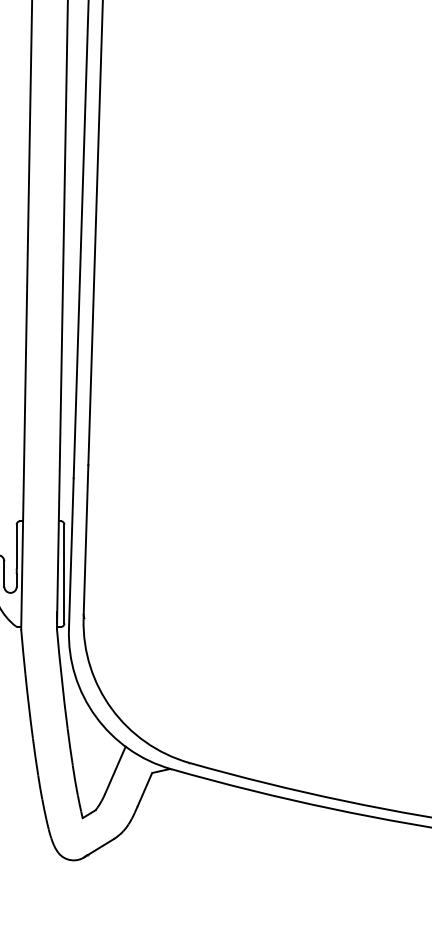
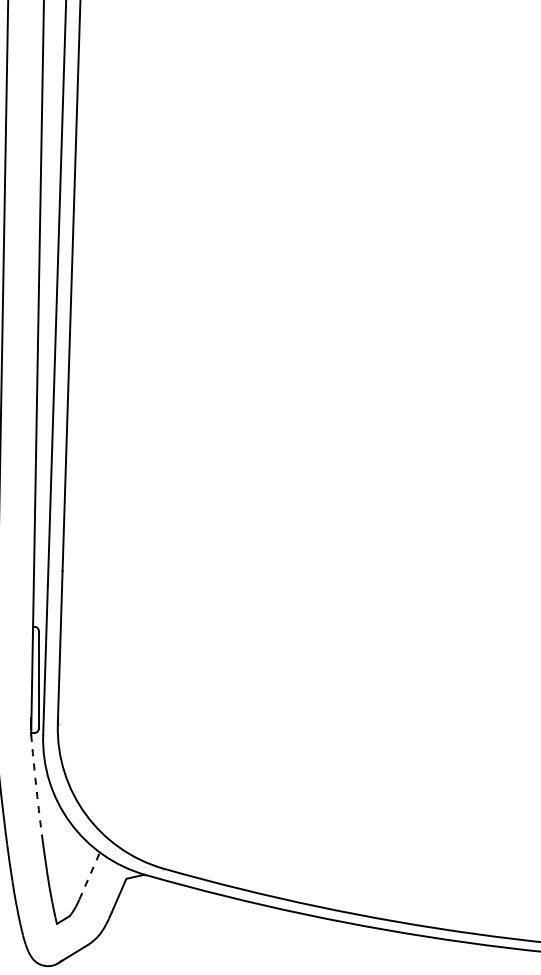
arc: (62, 678) -> (36, 784), solid -> dashed
line: (115, 770) -> (89, 876), solid -> dashed

